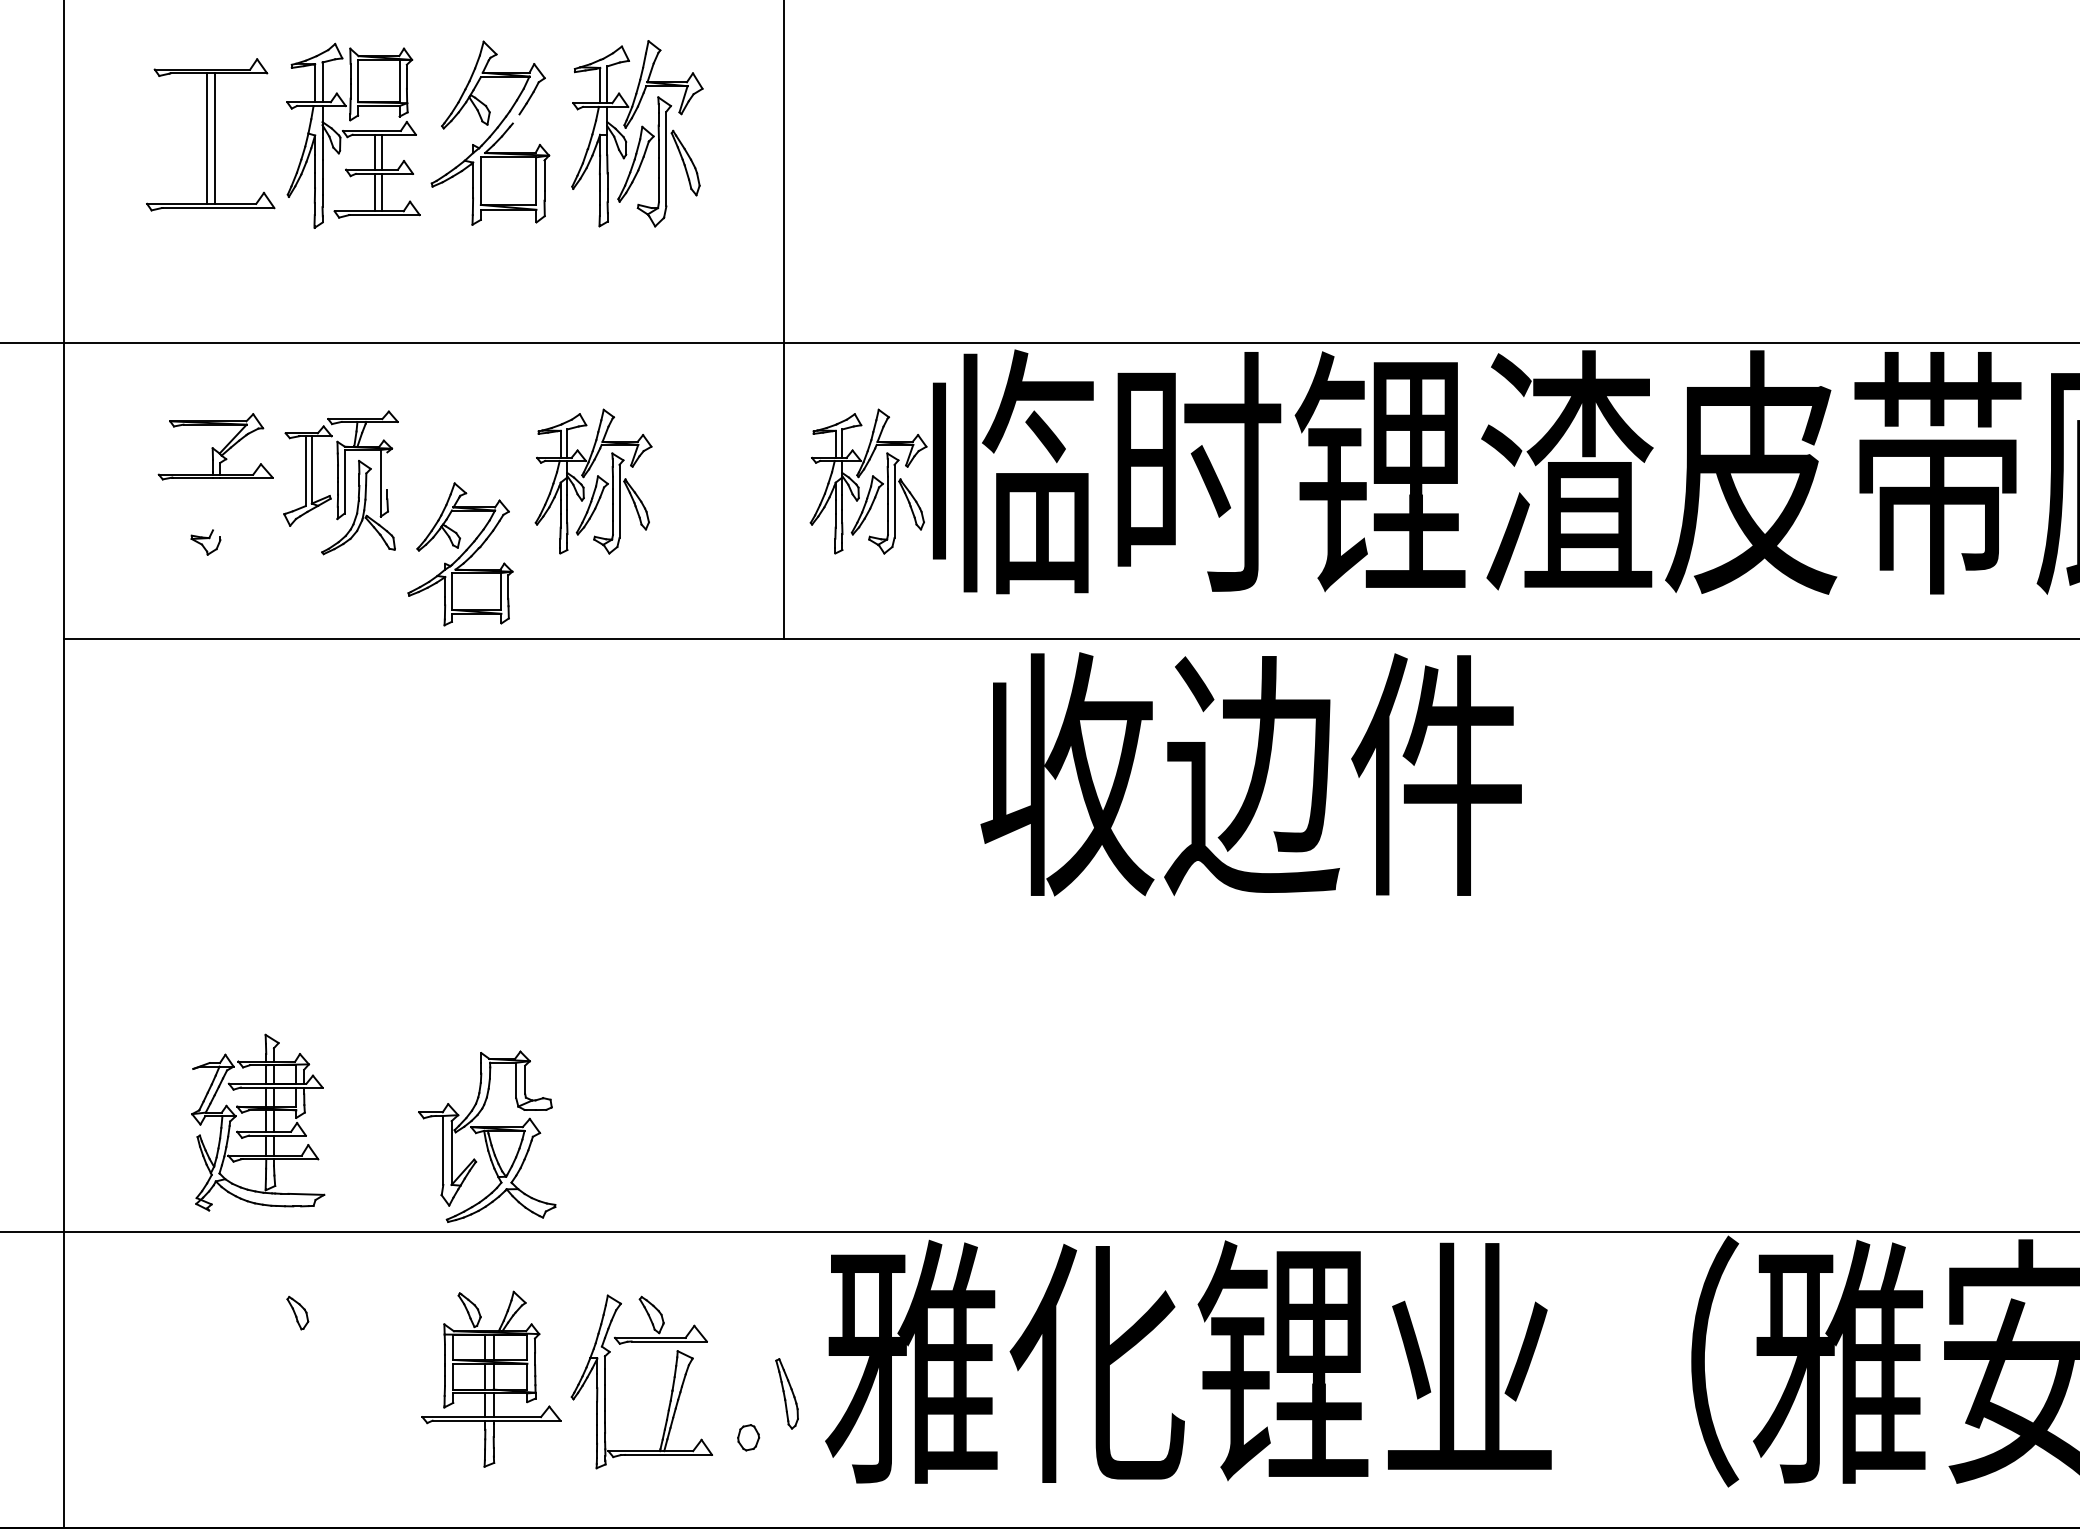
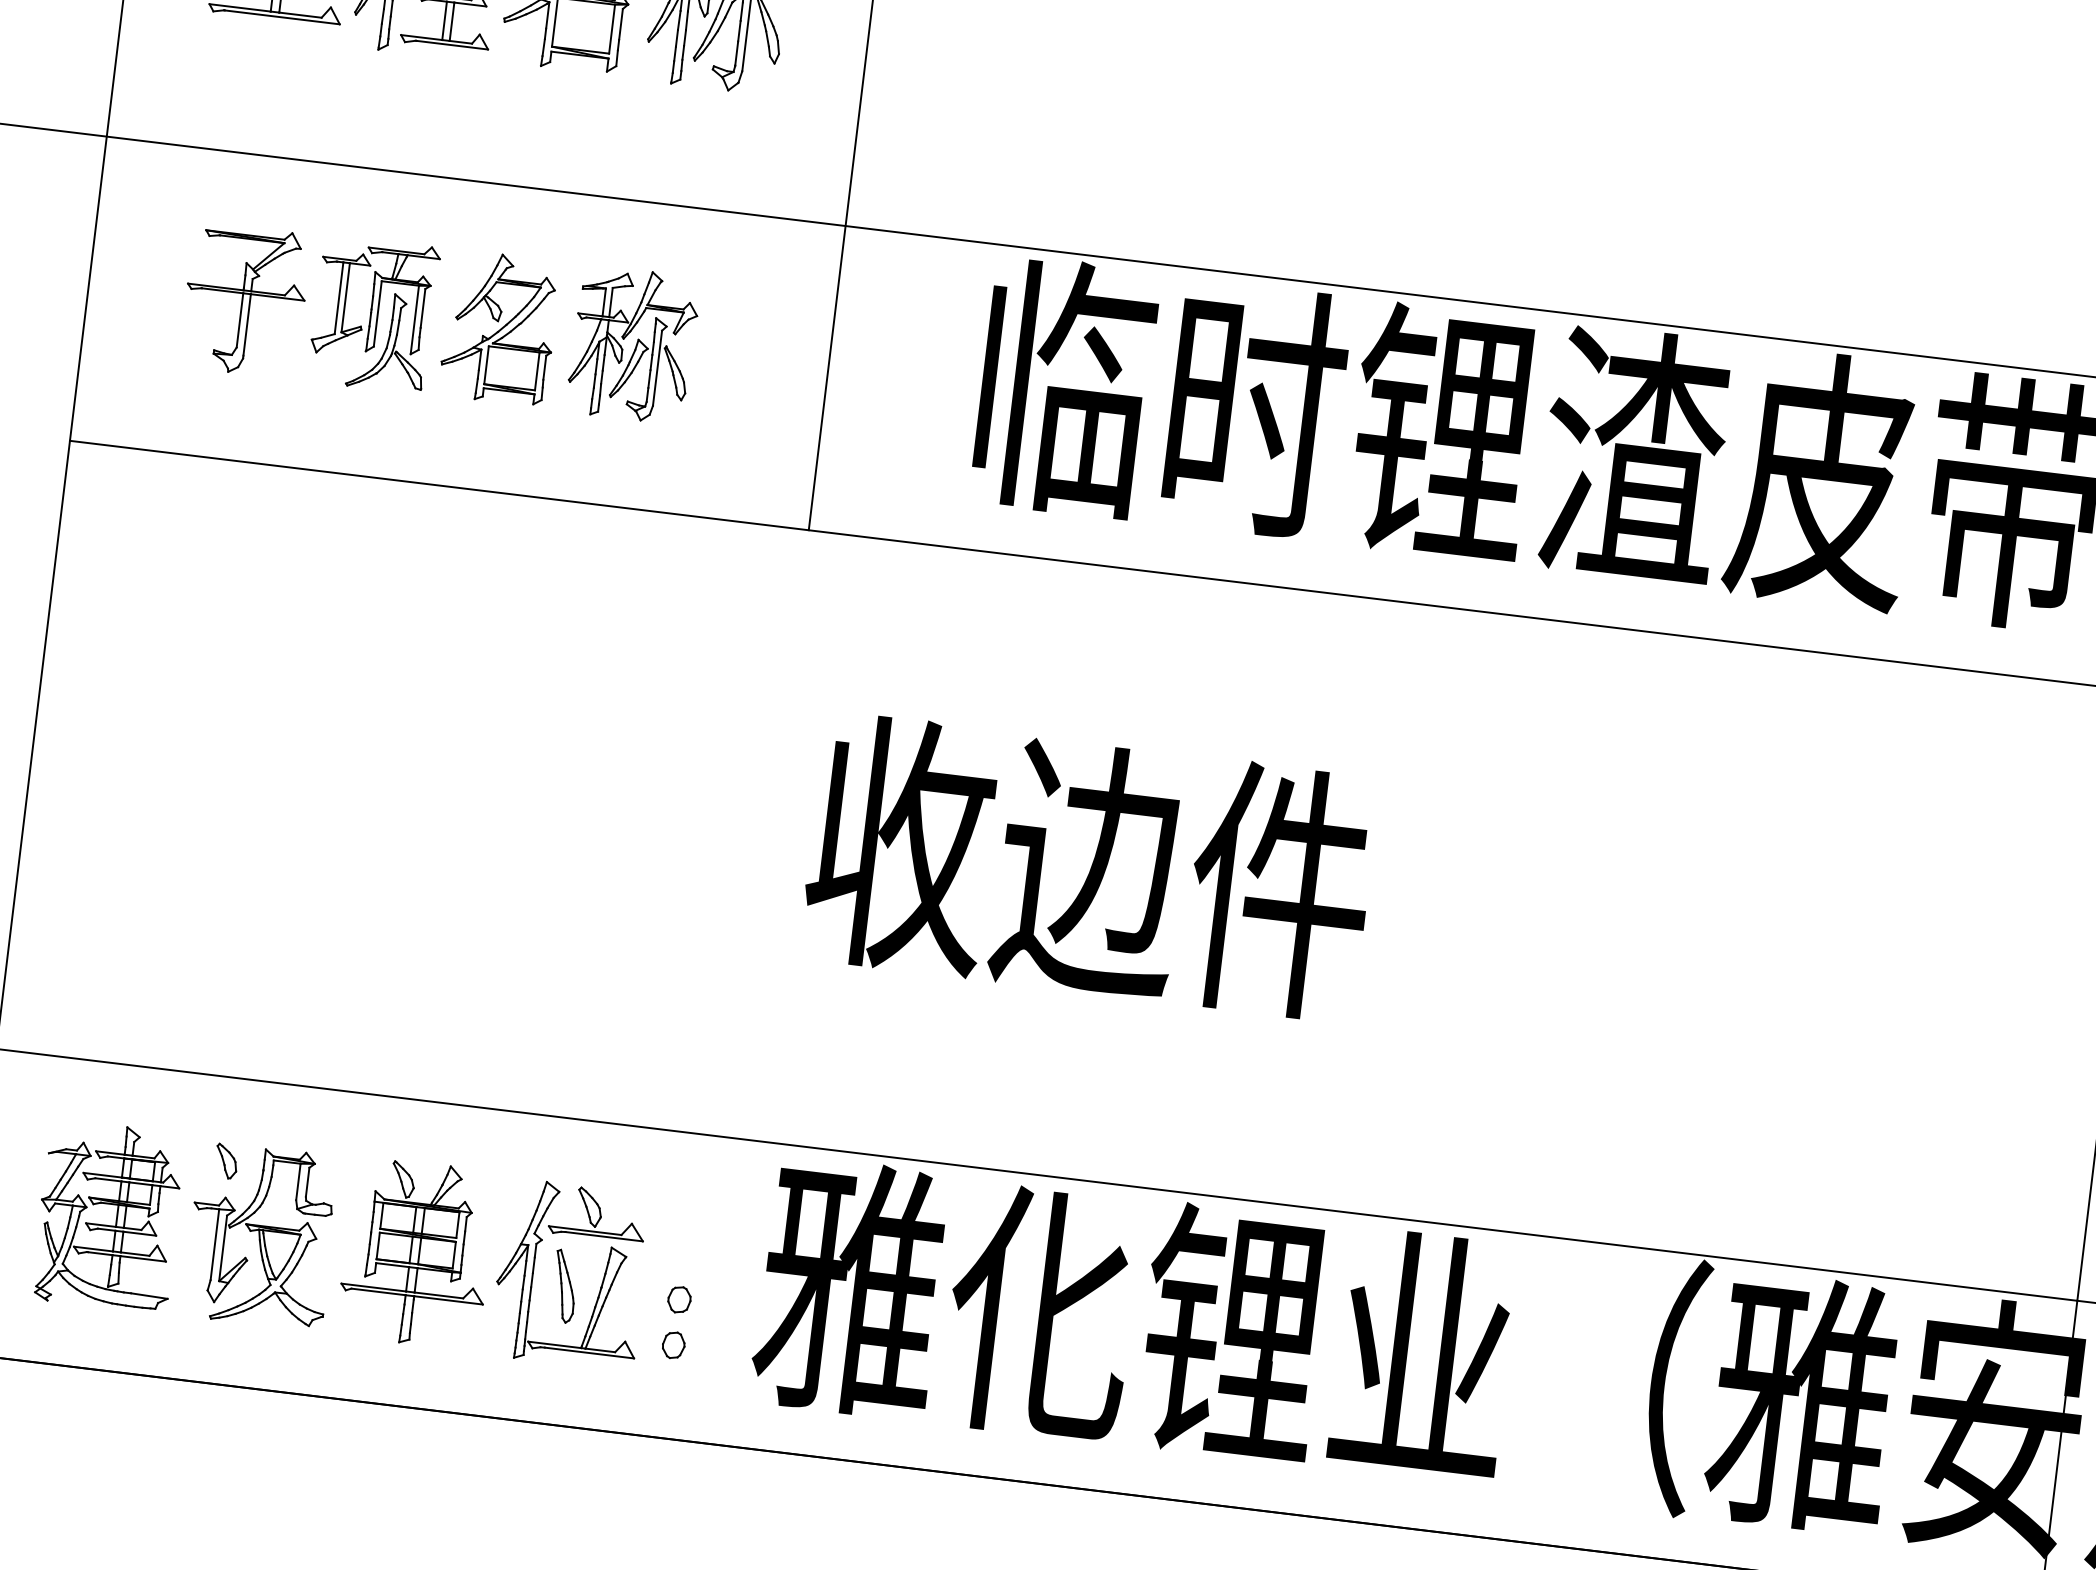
line: (387, 471) -> (423, 308), added
part: (868, 481) -> (915, 378), removed
line: (213, 503) -> (240, 319), added
line: (220, 507) -> (247, 324), added
part: (460, 554) -> (499, 328), moved
text: (1250, 774) -> (1088, 867), moved
part: (265, 1122) -> (116, 1217), moved
part: (487, 1136) -> (261, 1235), moved
part: (748, 1393) -> (679, 1299), added
part: (786, 1393) -> (564, 1286), moved

